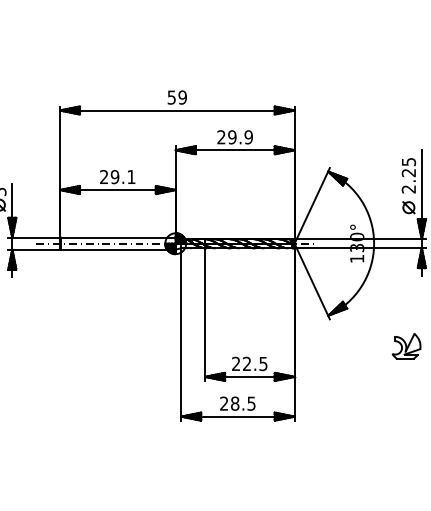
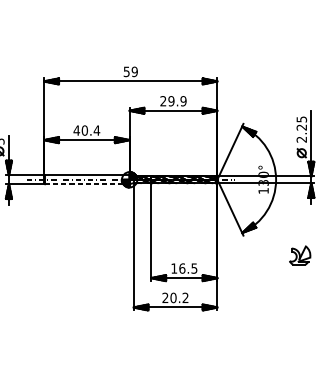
text: (117, 177) -> (86, 130), 29.1 -> 40.4
line: (118, 249) -> (87, 184), solid -> dashed
text: (241, 363) -> (178, 268), 22.5 -> 16.5
text: (243, 403) -> (179, 297), 28.5 -> 20.2

